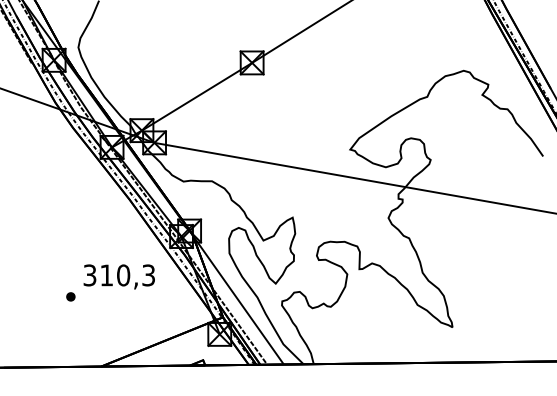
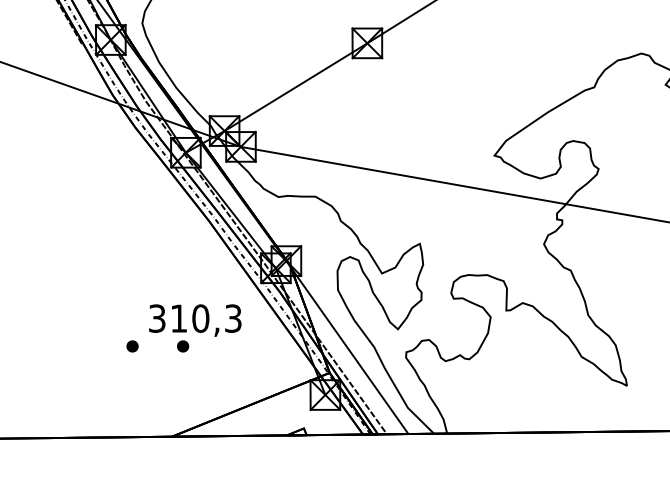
part: (109, 296) -> (182, 345), added

